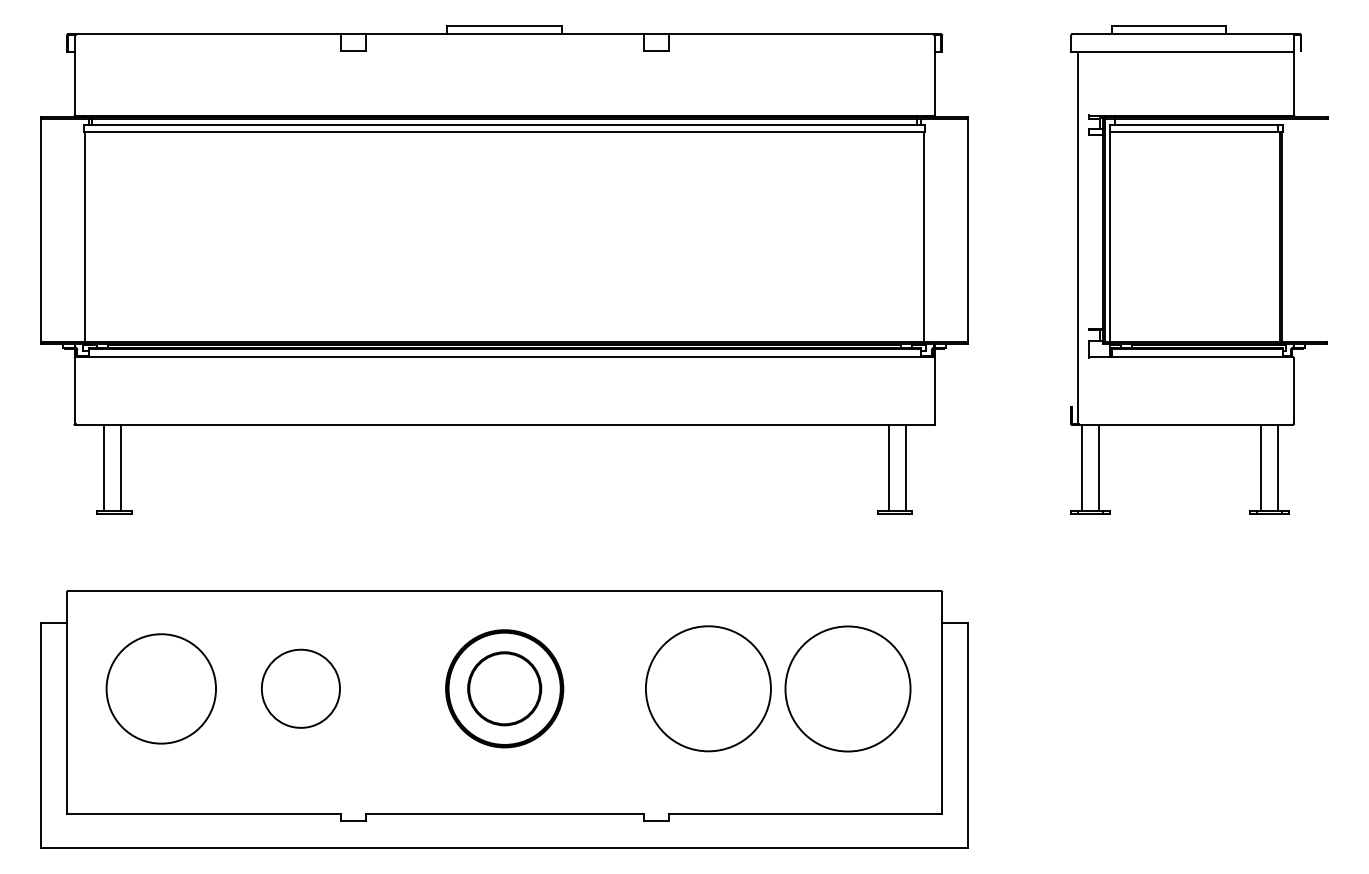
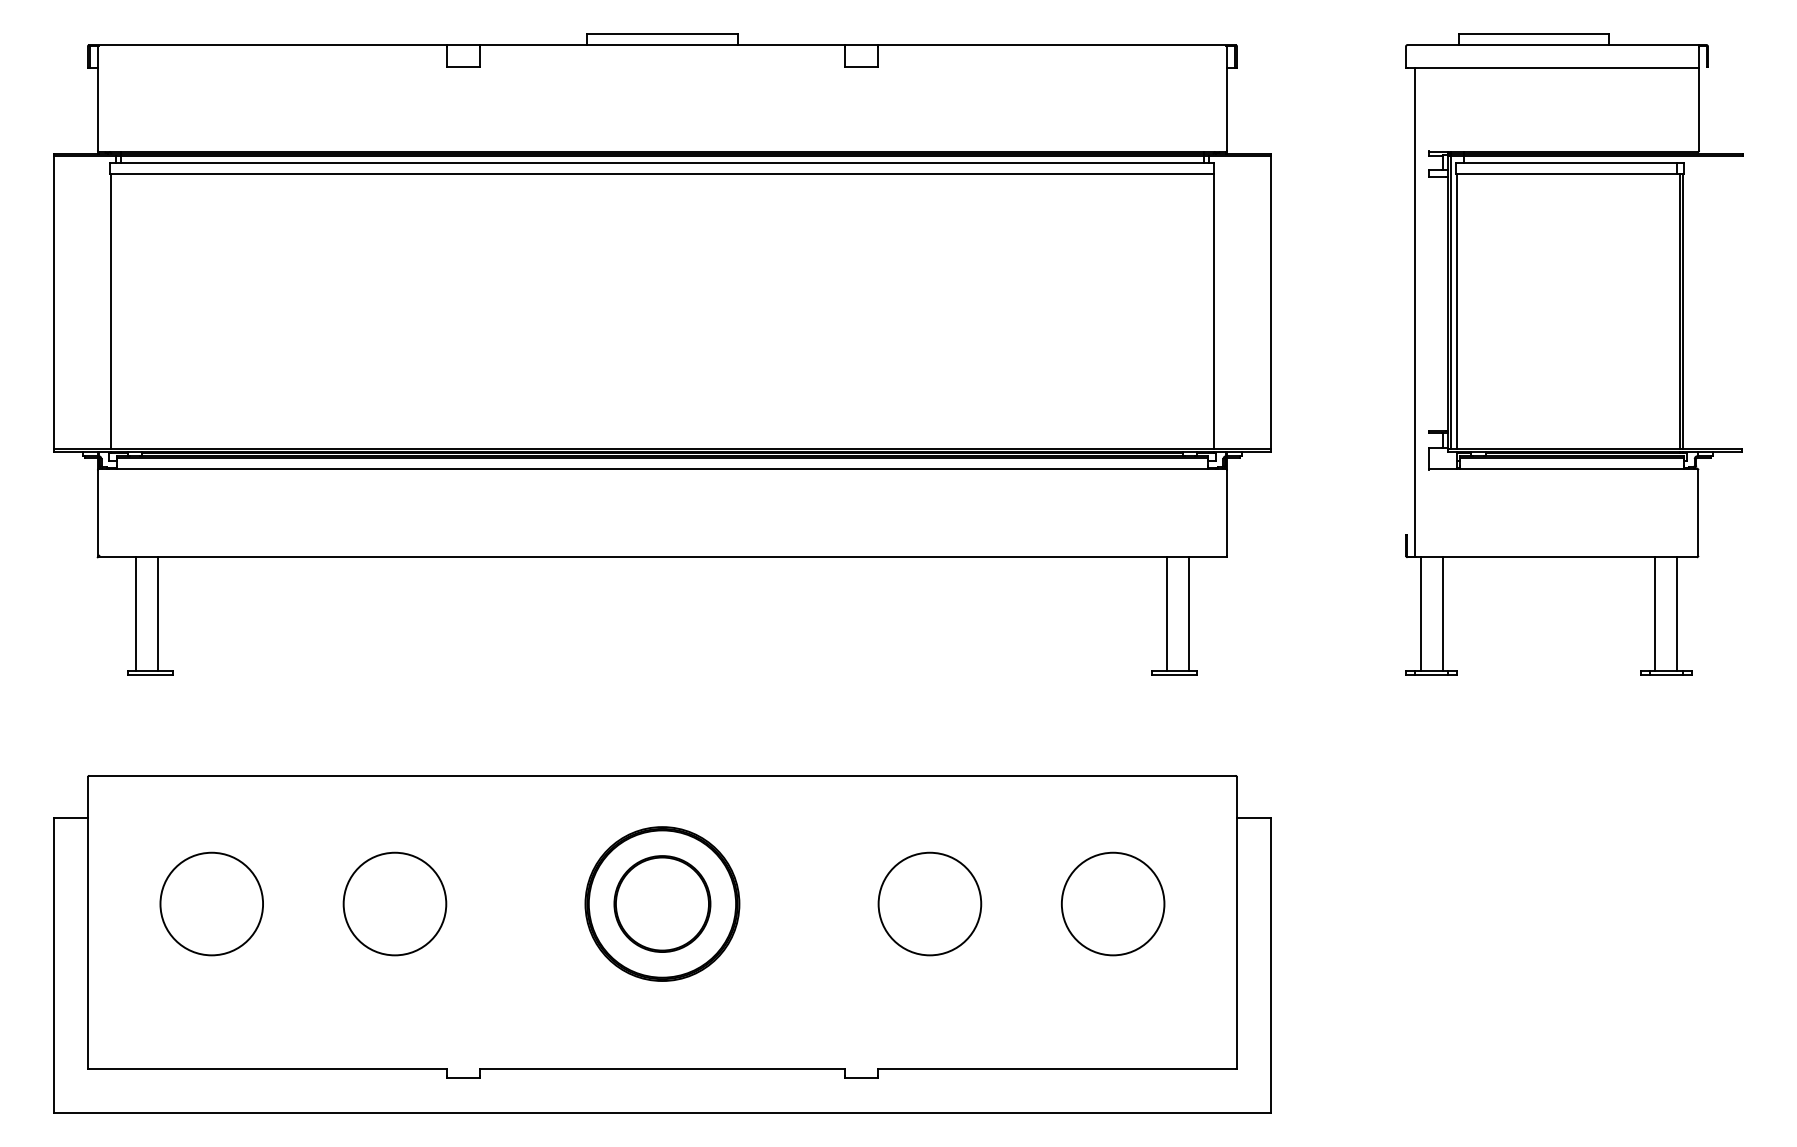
circle: (161, 688) -> (211, 903), size x0.71
circle: (708, 688) -> (930, 903), size x0.62
circle: (847, 688) -> (1112, 903), size x0.62

